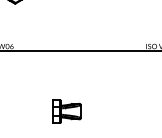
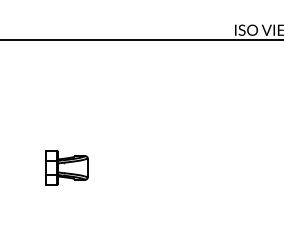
part: (66, 111) -> (66, 167), size x0.7

